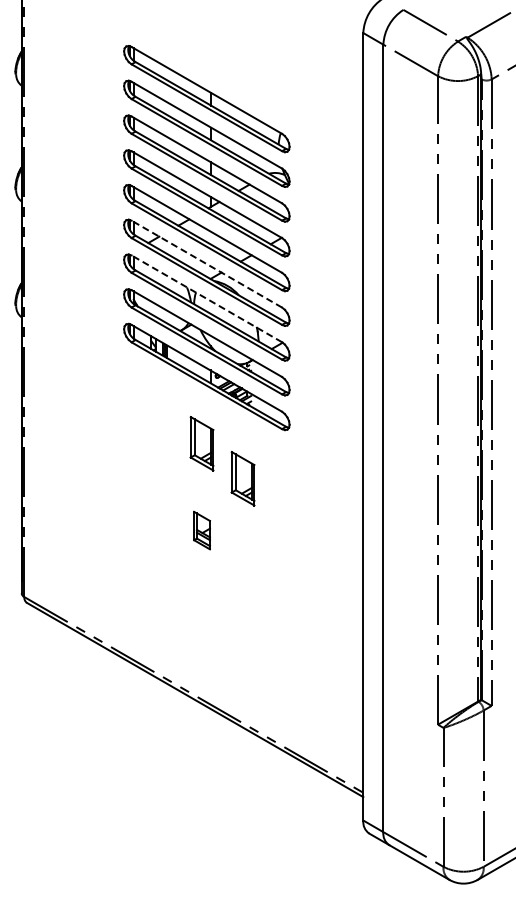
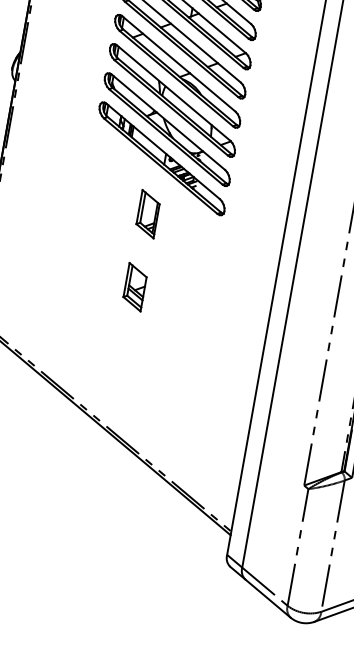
line: (206, 264) -> (178, 64), dashed -> solid
line: (206, 298) -> (173, 92), dashed -> solid
part: (242, 478) -> (176, 249), removed
part: (201, 530) -> (134, 287), size x1.43

